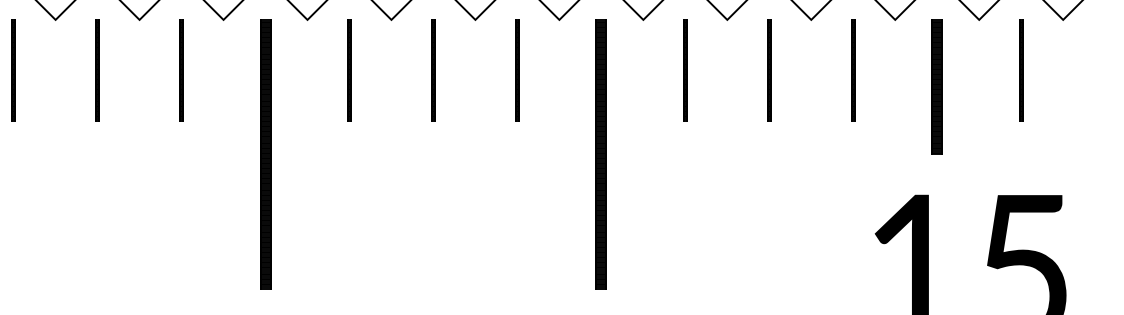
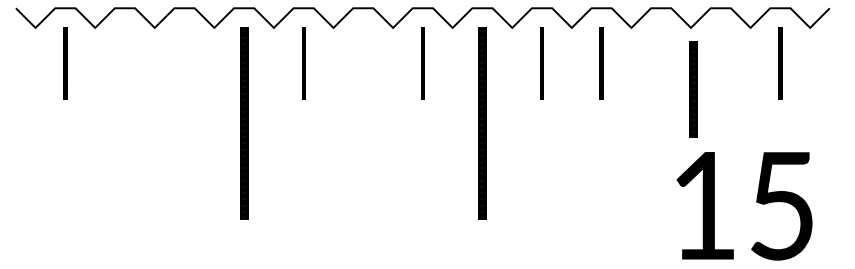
line: (96, 70) -> (124, 63), removed
line: (181, 70) -> (184, 63), removed
line: (432, 70) -> (362, 63), removed
line: (852, 70) -> (660, 63), removed
part: (936, 86) -> (693, 89), moved

